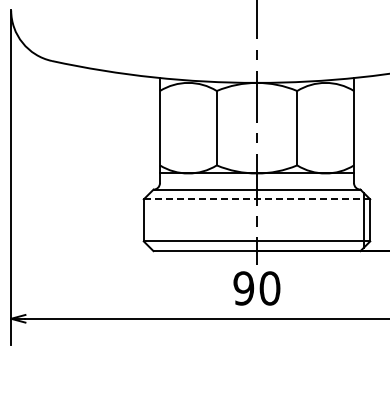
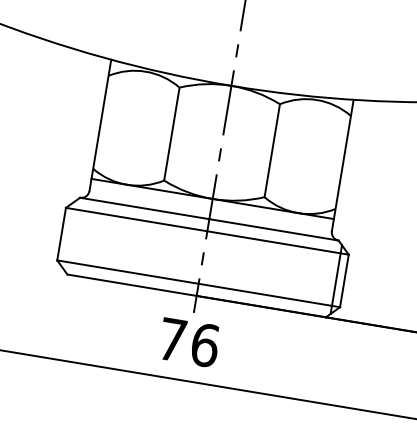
line: (257, 199) -> (207, 231), dashed -> solid
text: (256, 288) -> (188, 342), 90 -> 76

